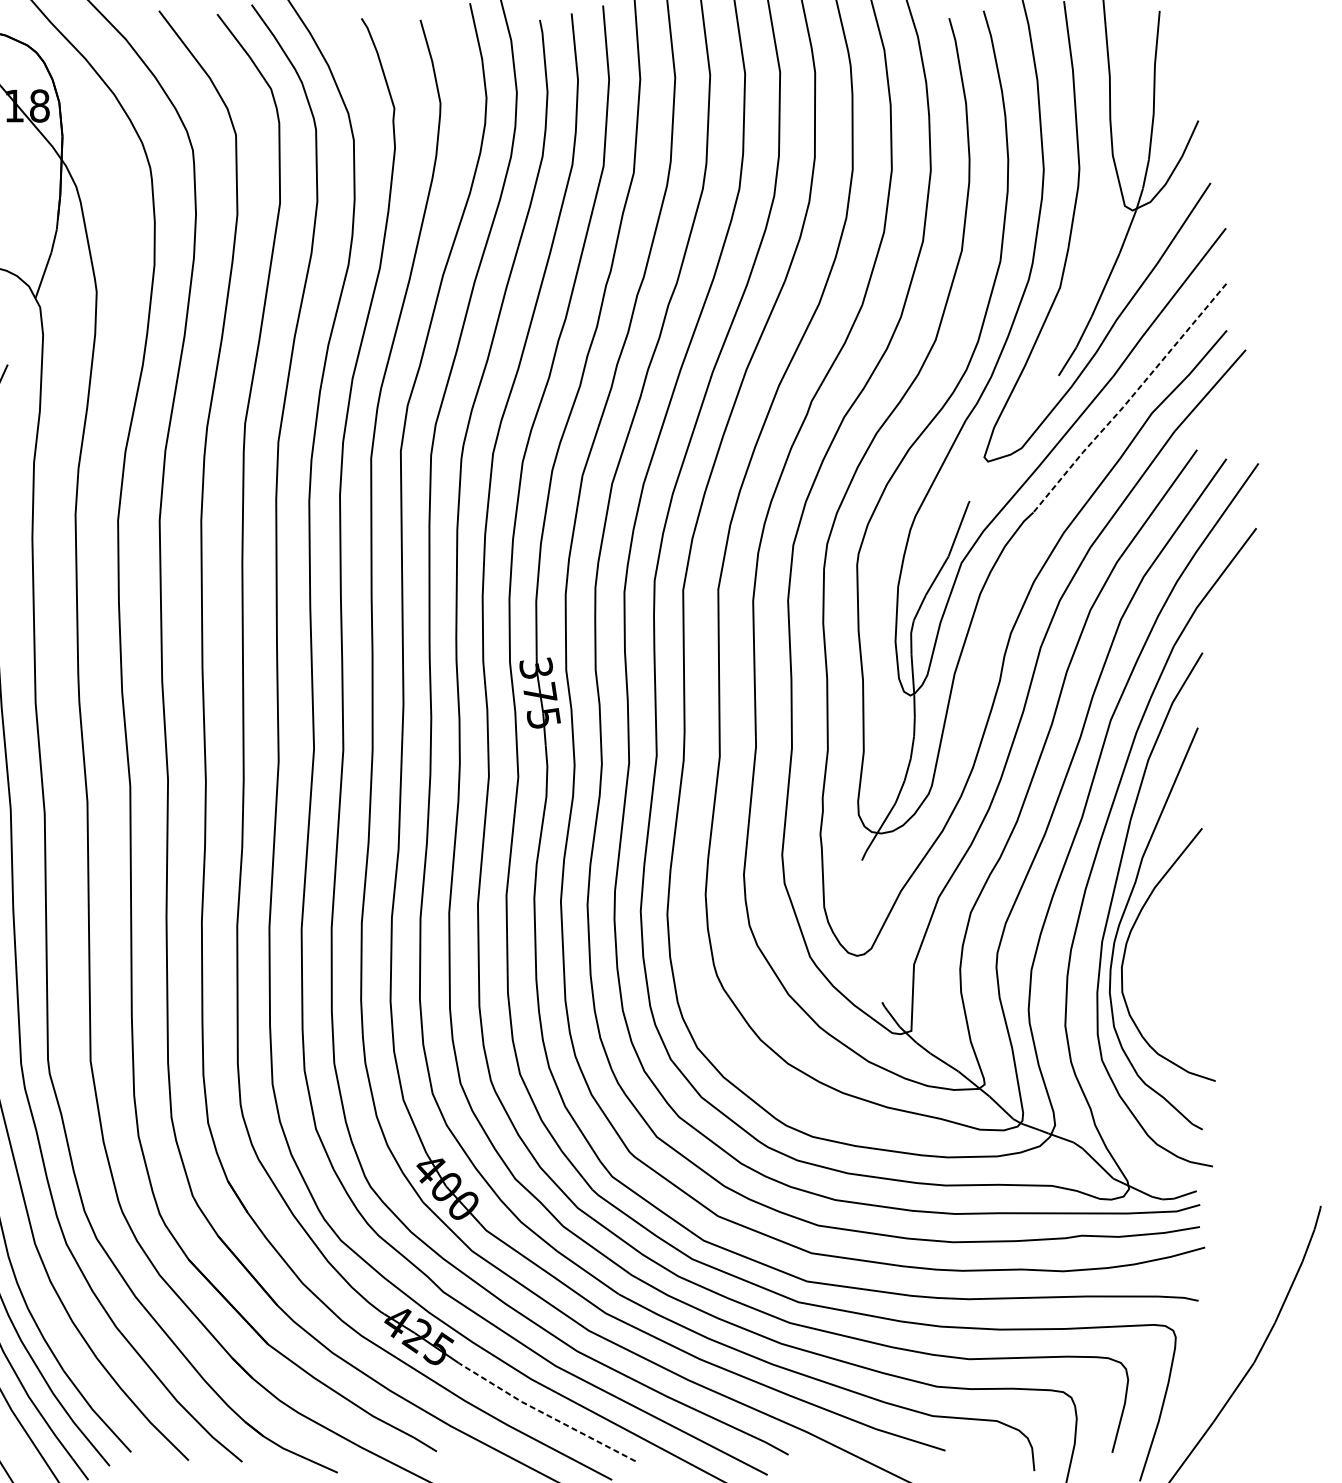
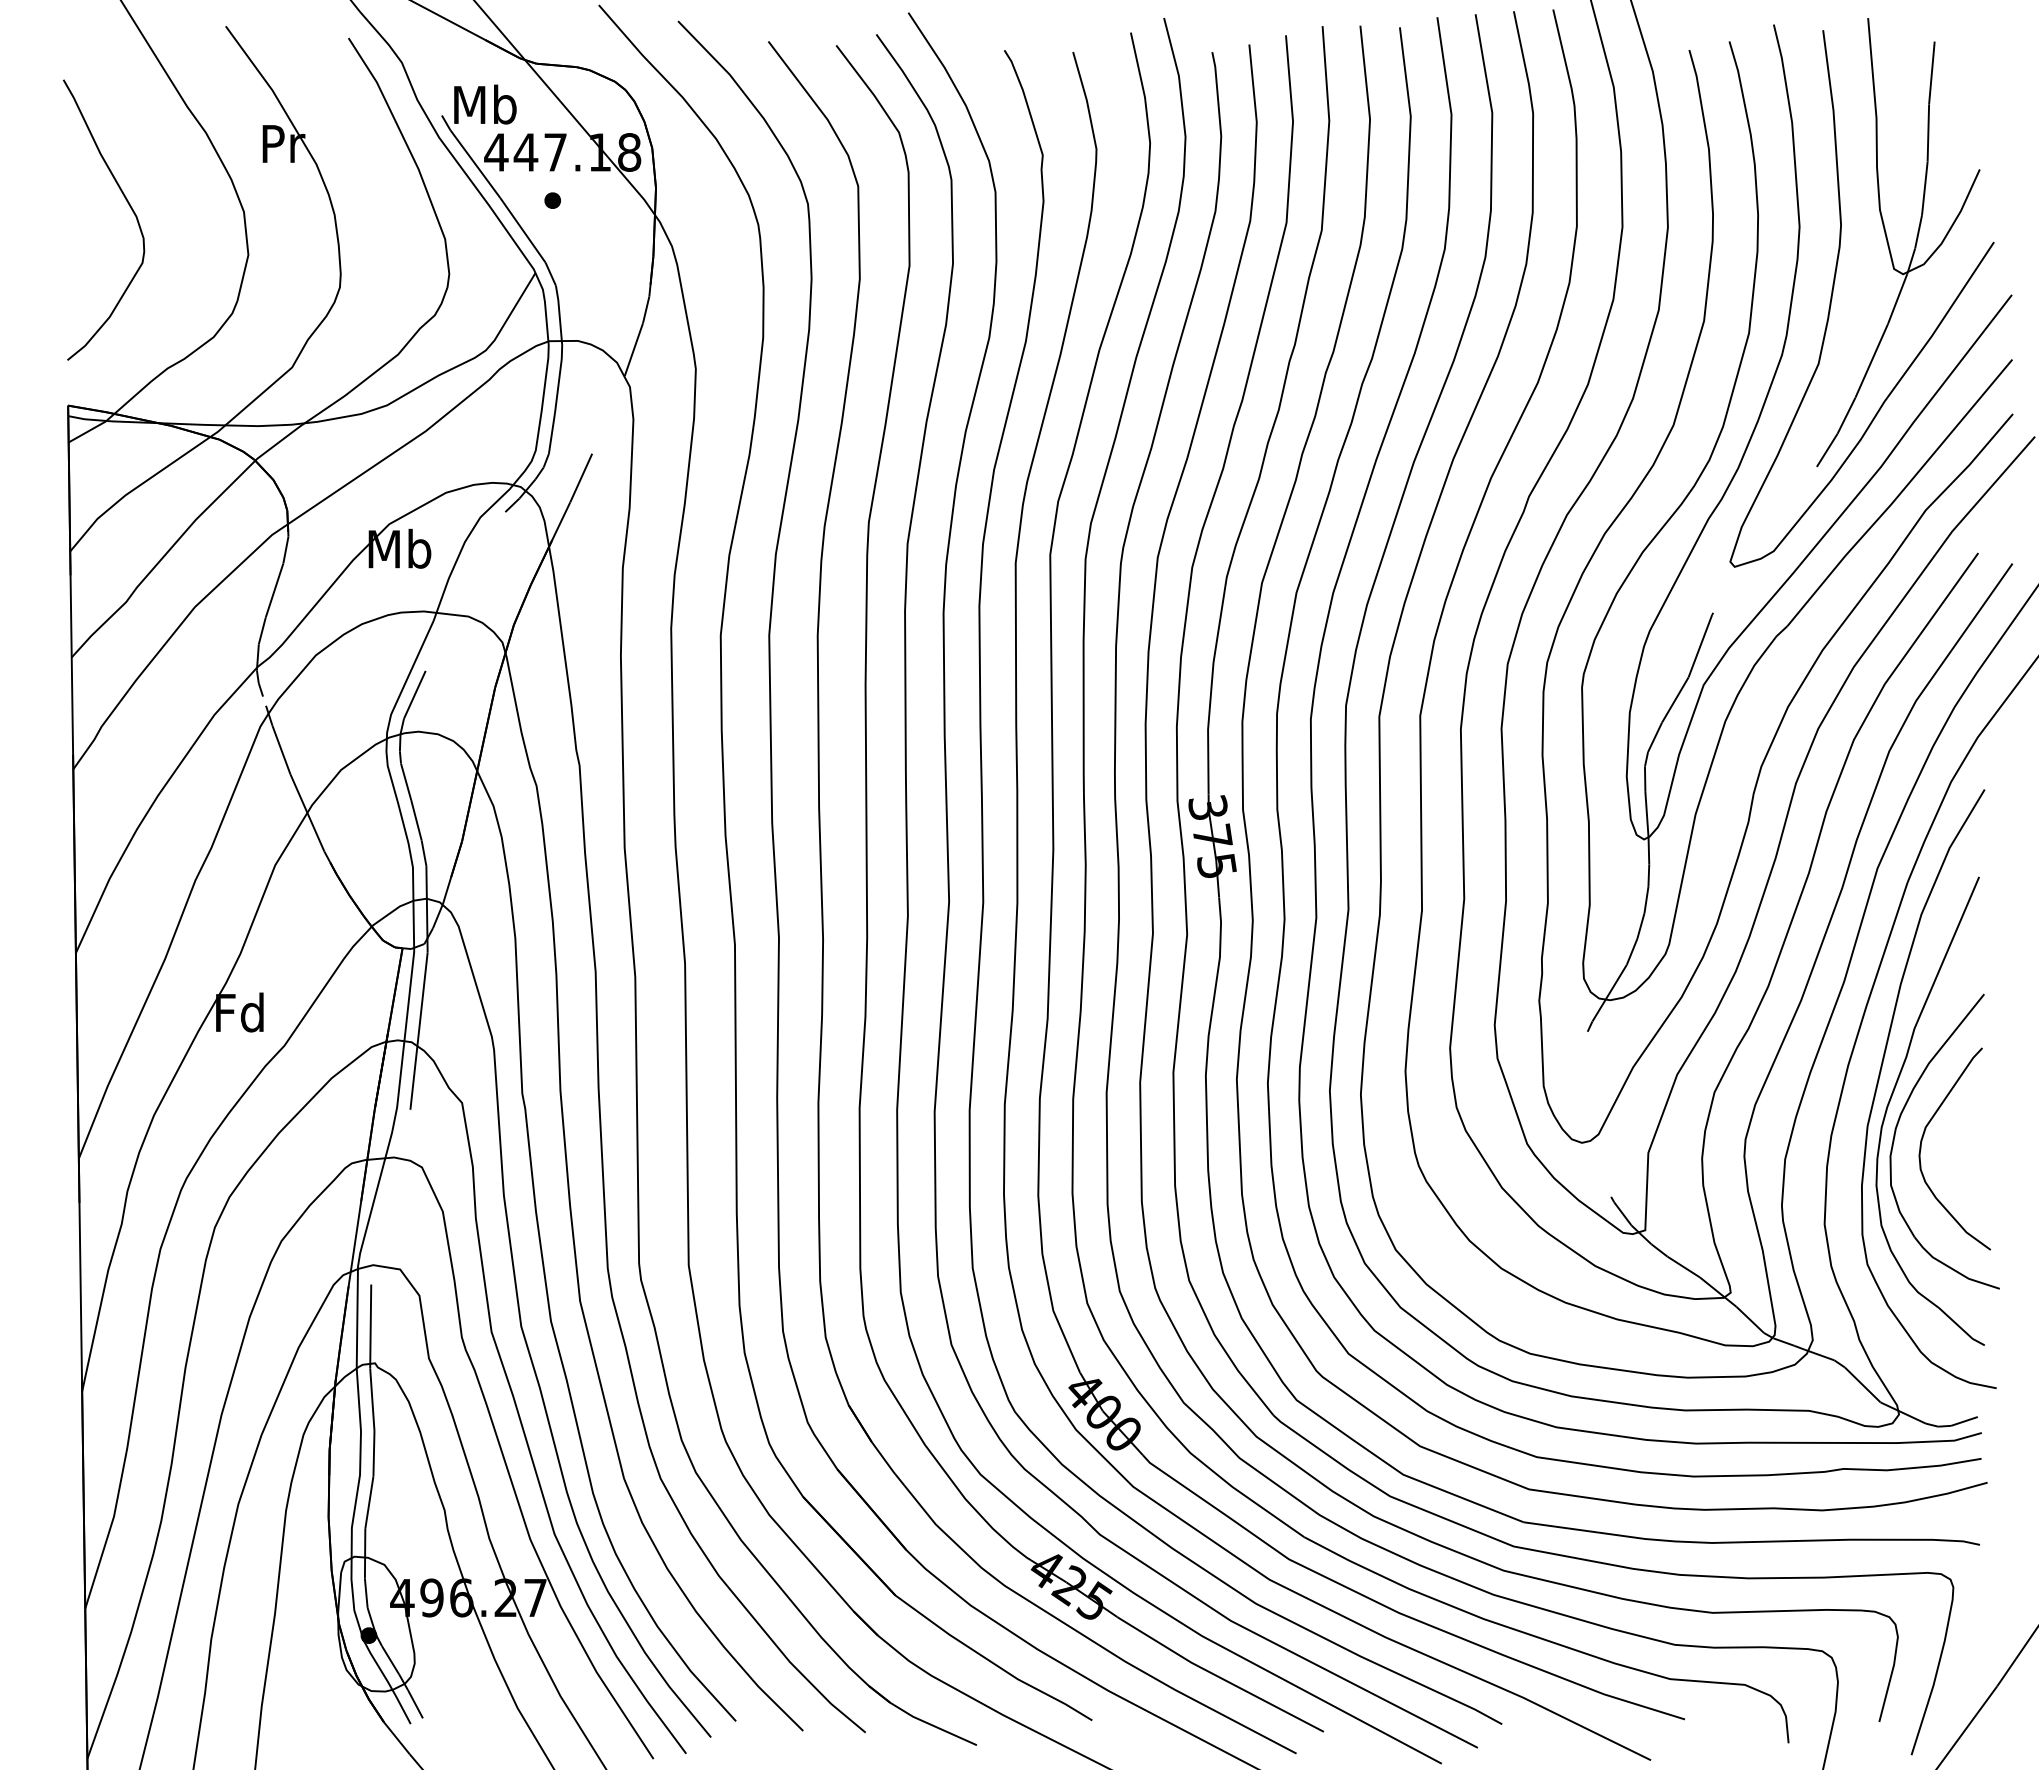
line: (1129, 400) -> (1899, 495), dashed -> solid
curve: (1150, 952) -> (1923, 1138), added
line: (545, 1413) -> (1218, 1676), dashed -> solid

